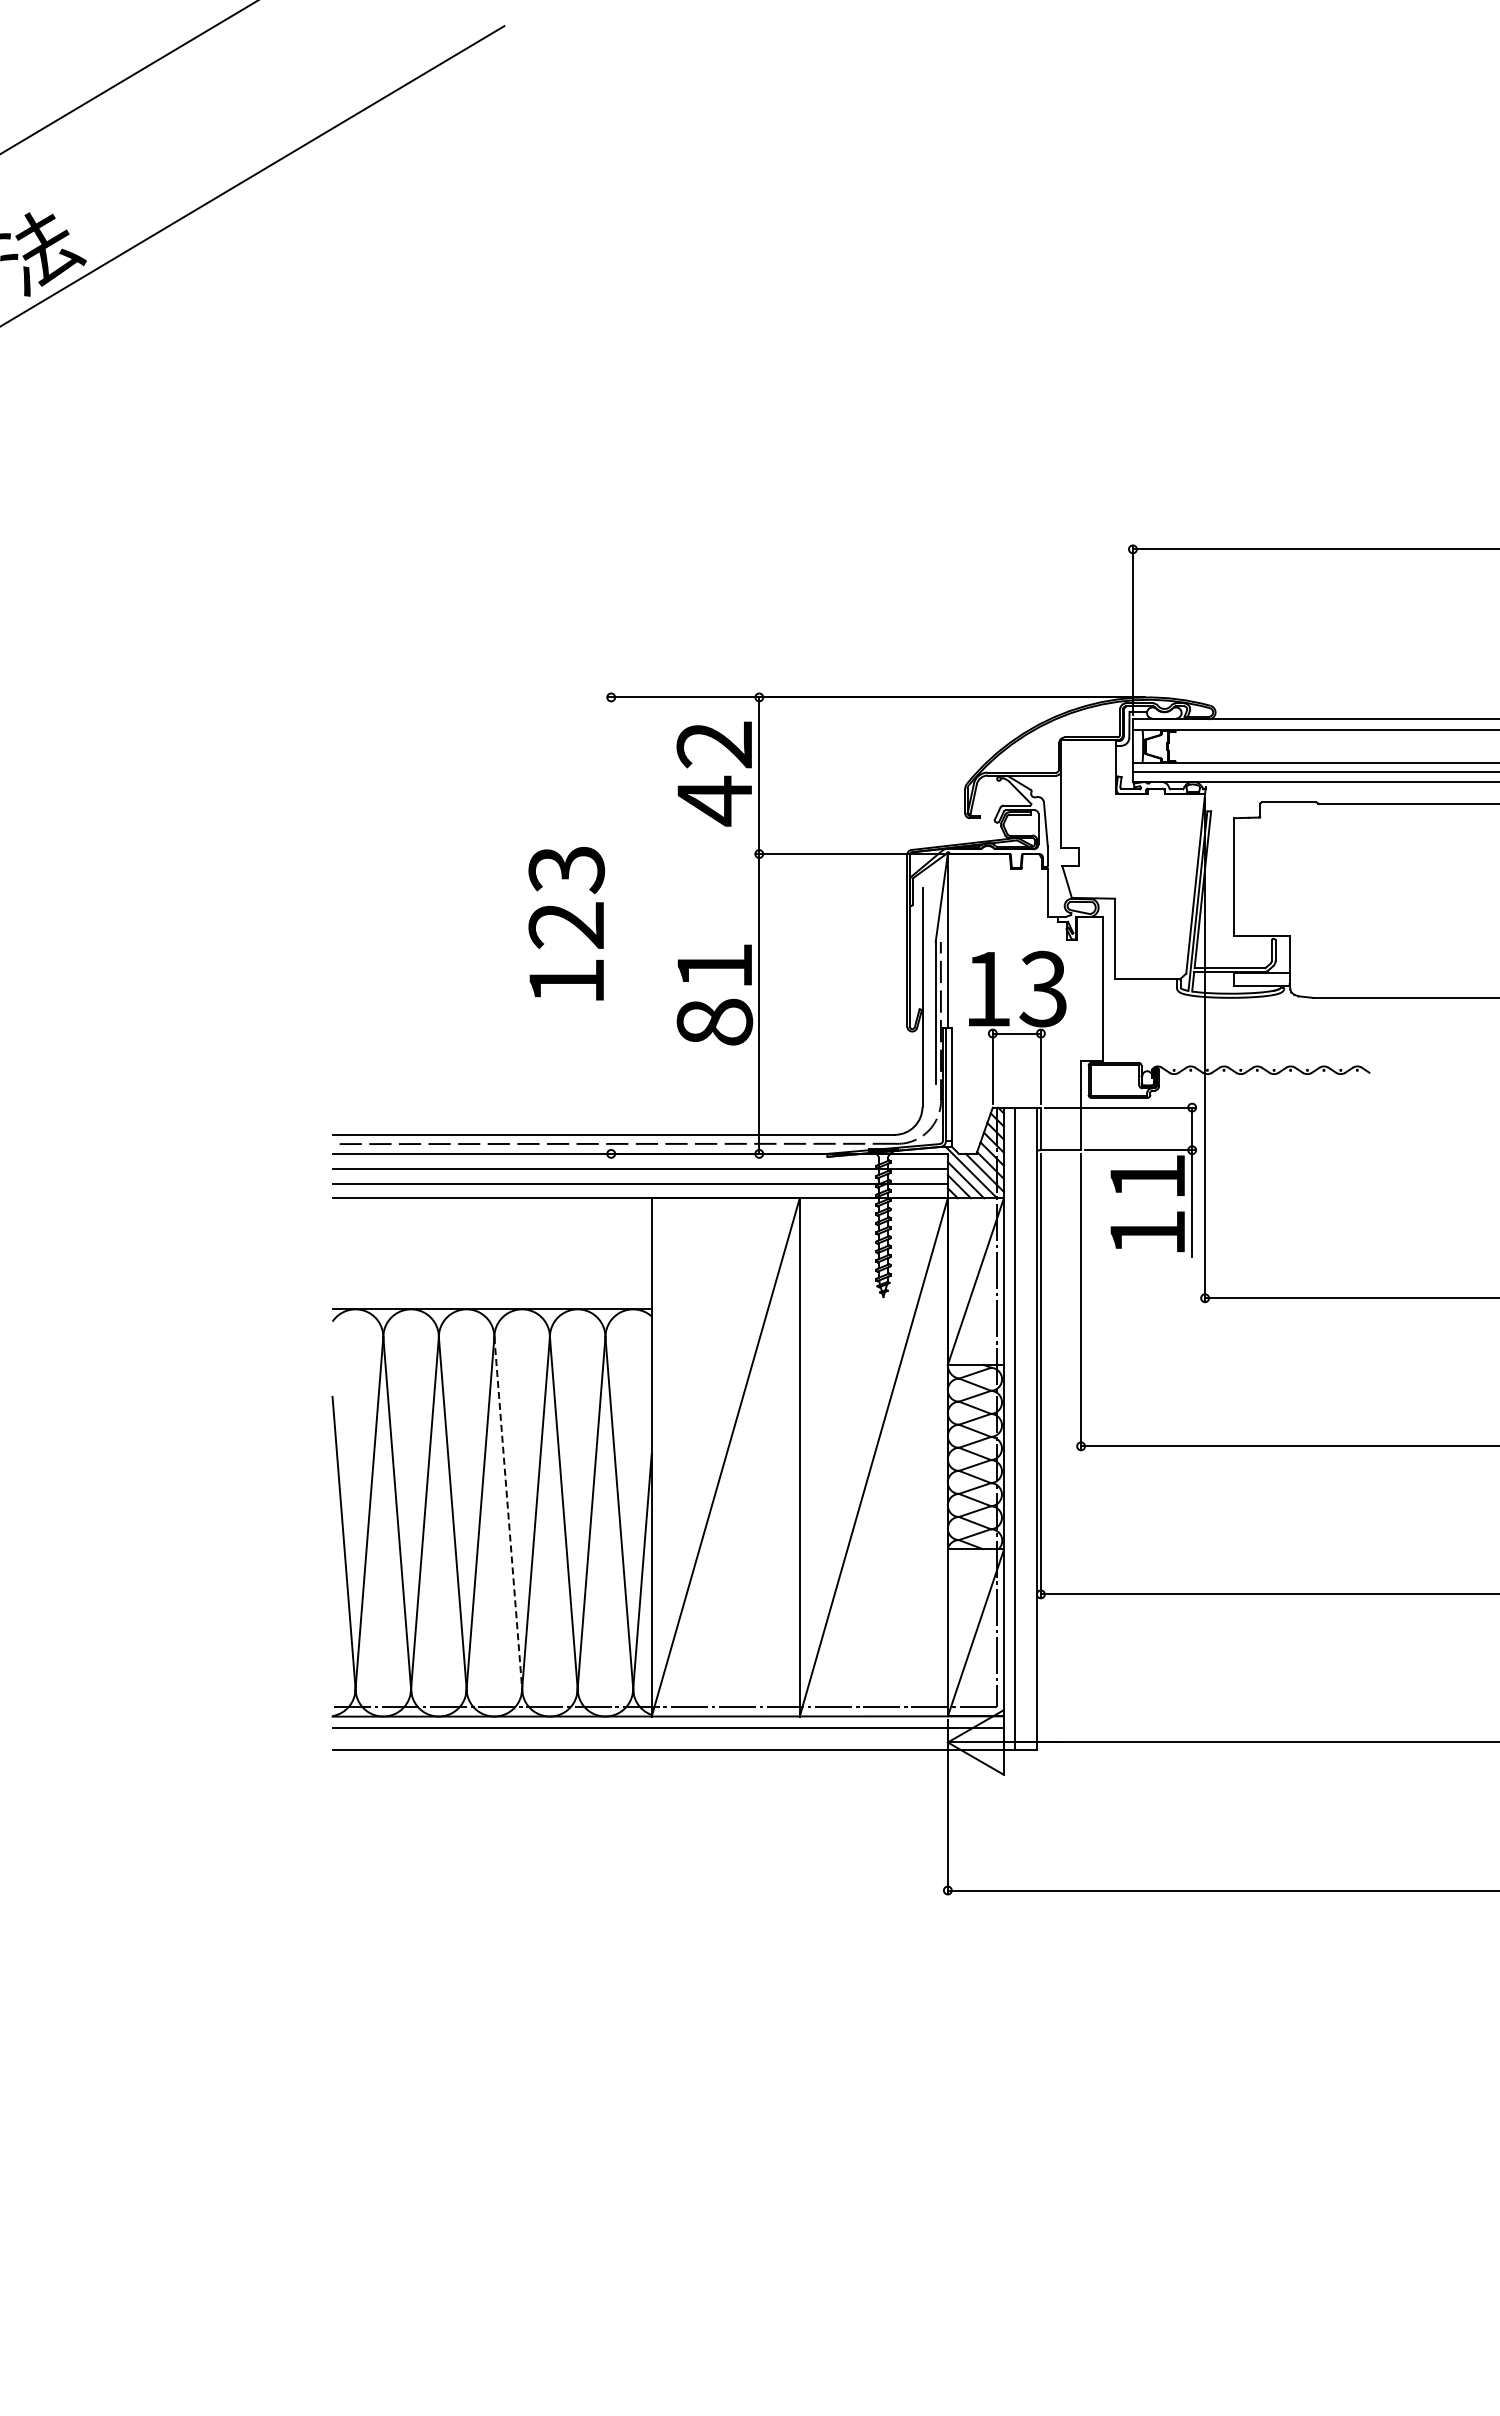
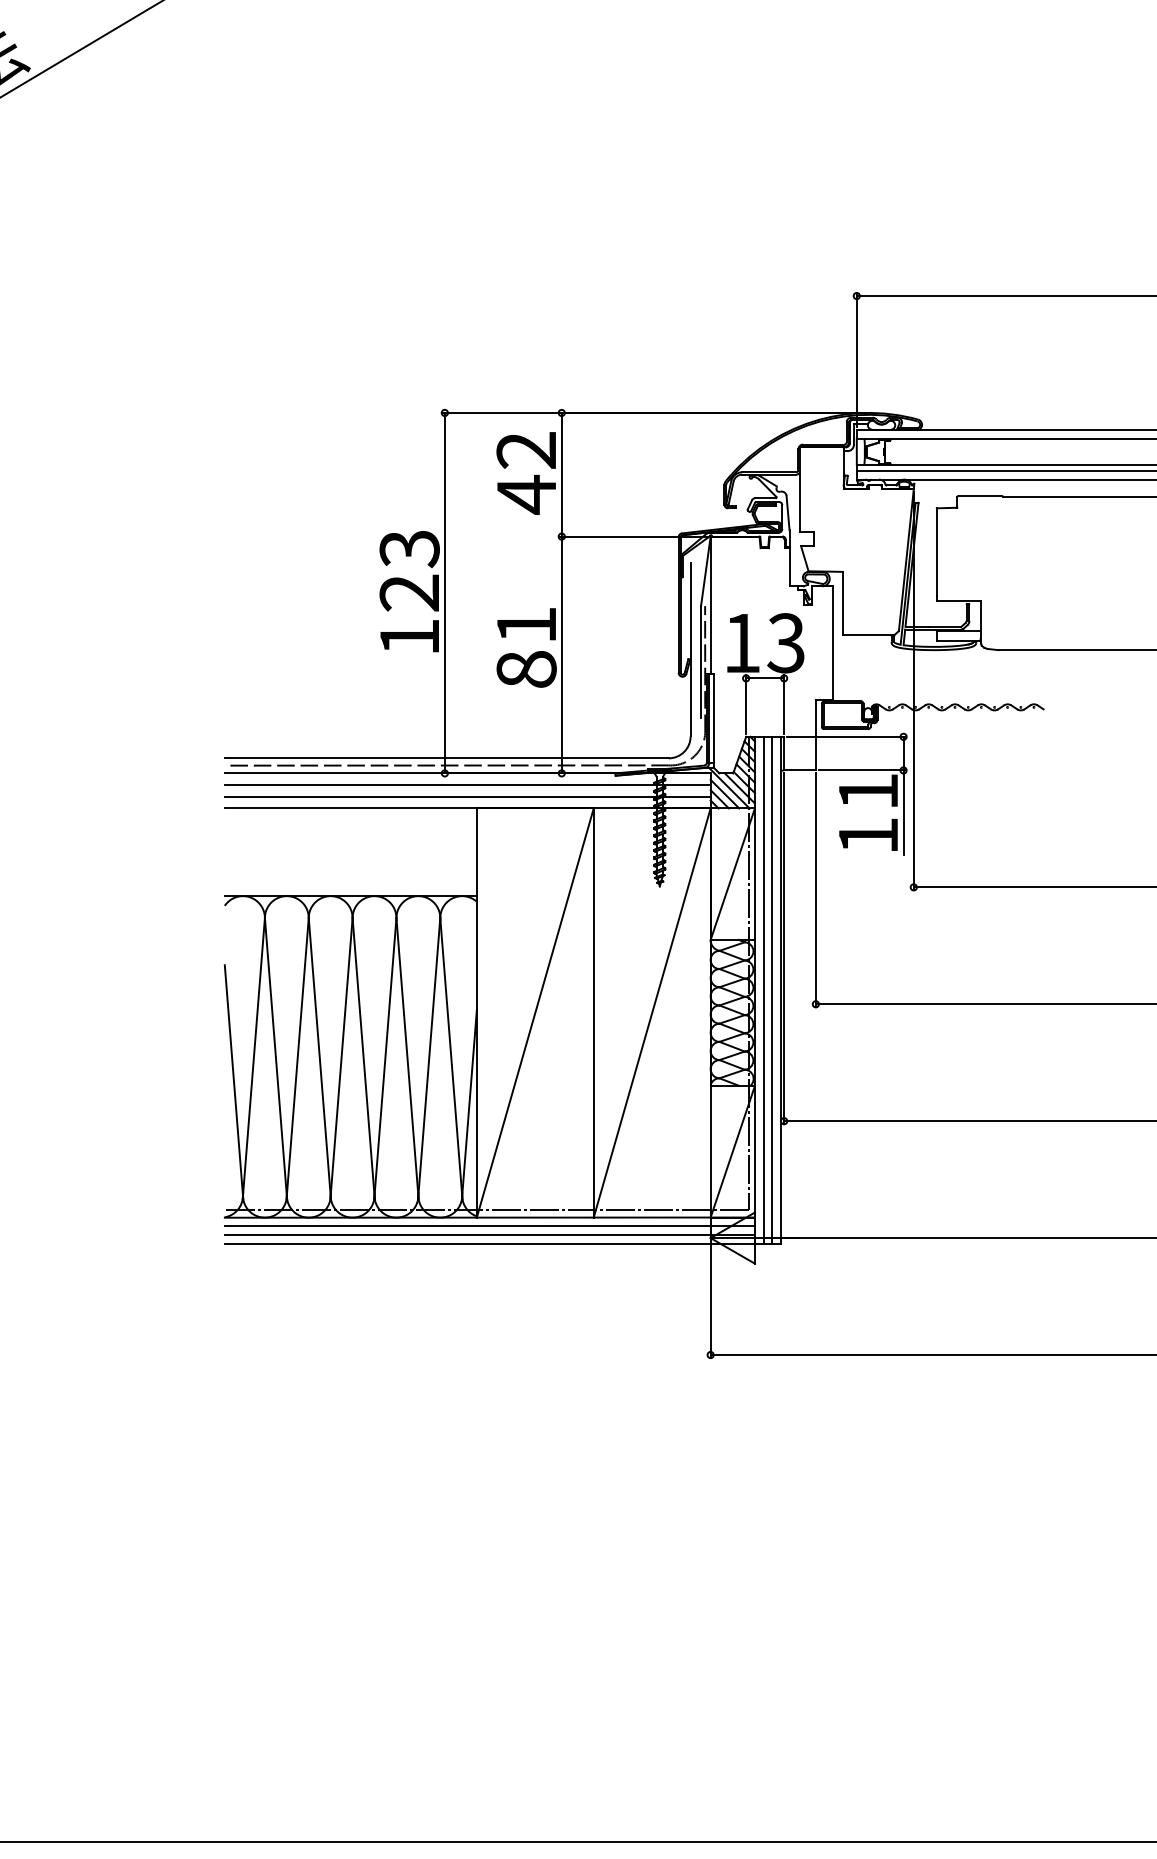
line: (611, 925) -> (445, 593), added
line: (1026, 1428) -> (772, 990), added
line: (508, 1515) -> (363, 1058), dashed -> solid
line: (667, 1738) -> (489, 1234), added

